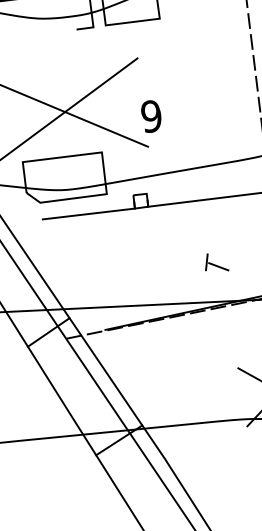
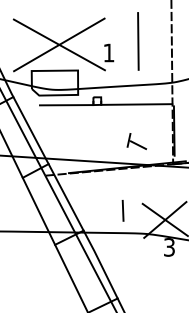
line: (199, 91) -> (138, 41), added
text: (150, 115) -> (108, 52), 9 -> 1
part: (215, 262) -> (136, 141), size x1.43
line: (204, 383) -> (122, 210), added

